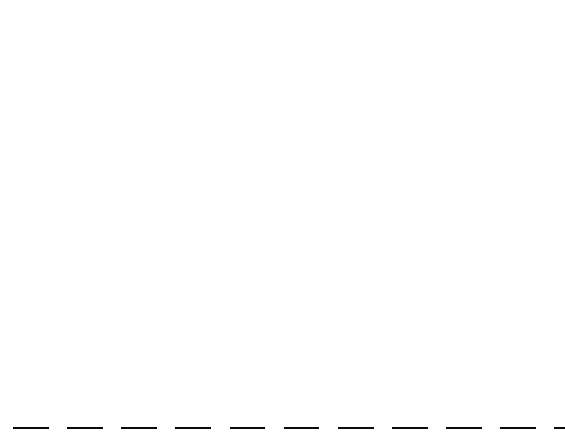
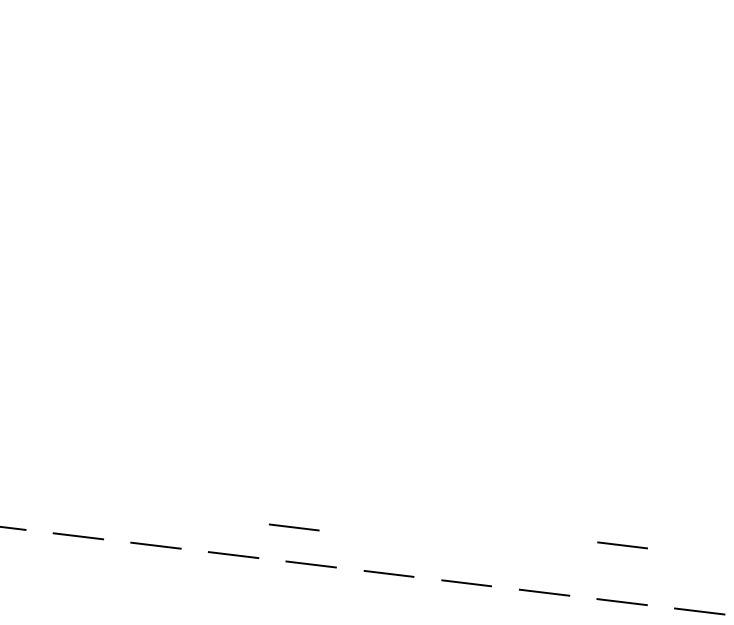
line: (405, 388) -> (622, 544), added
line: (178, 403) -> (294, 526), added

